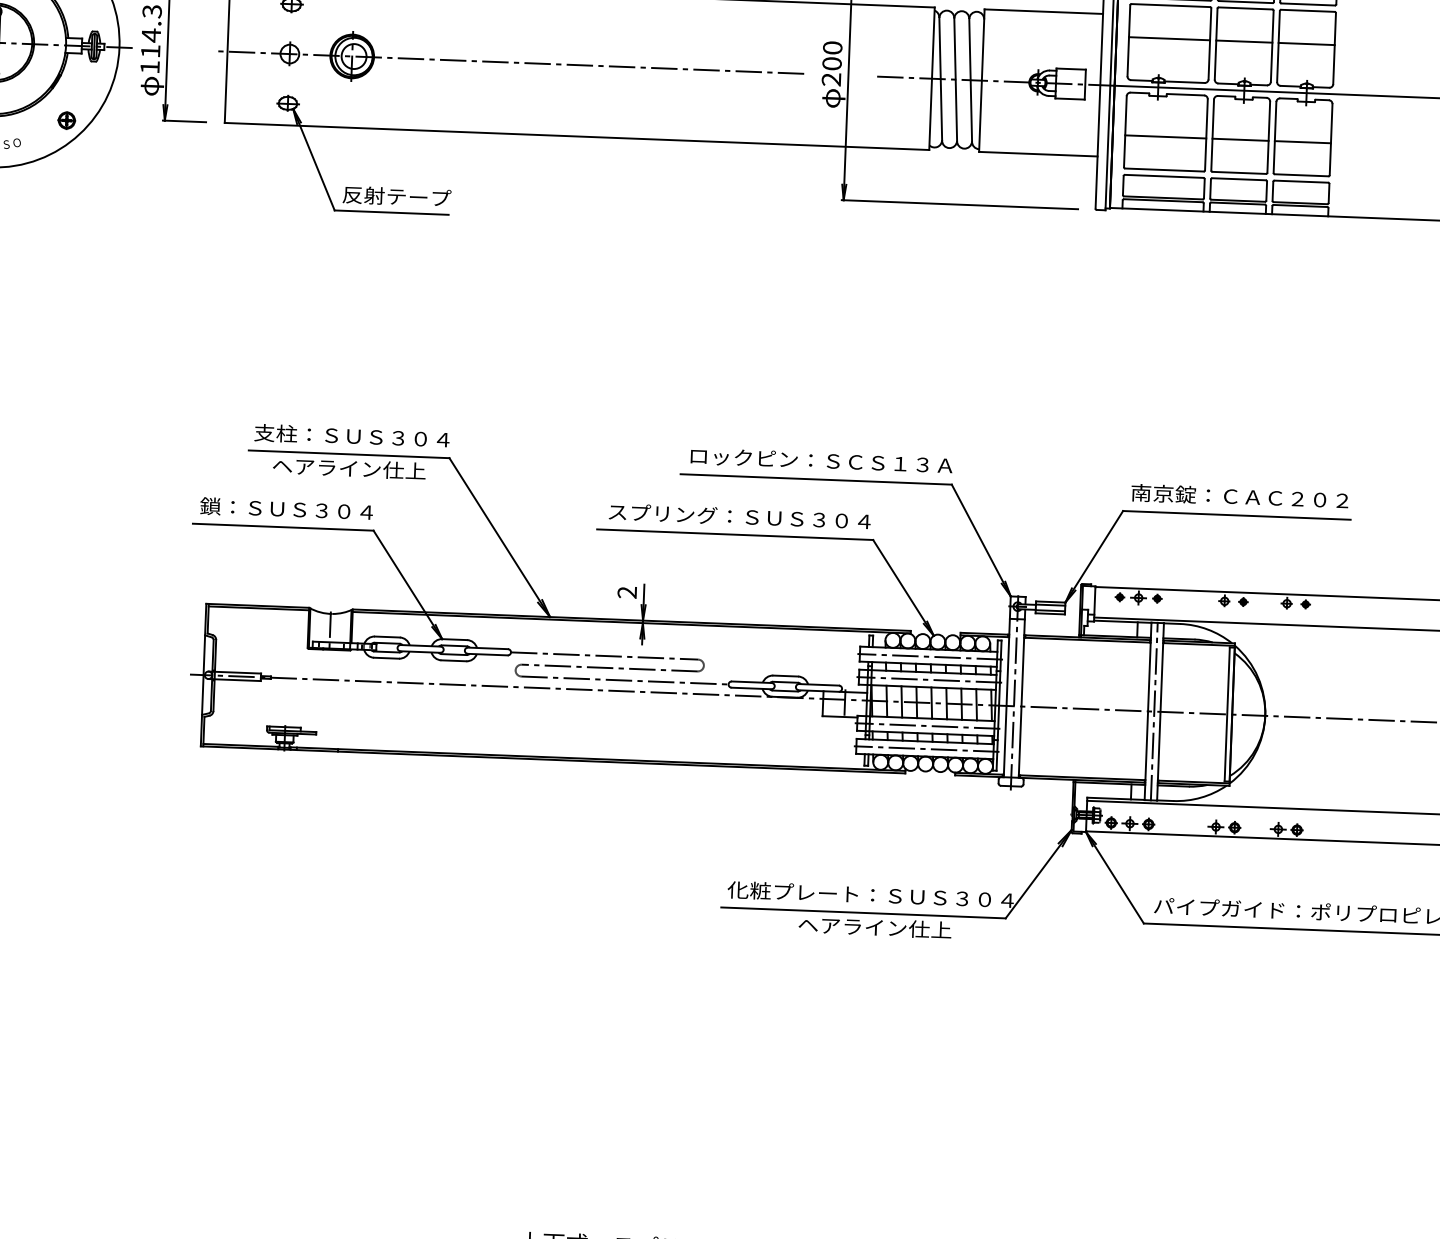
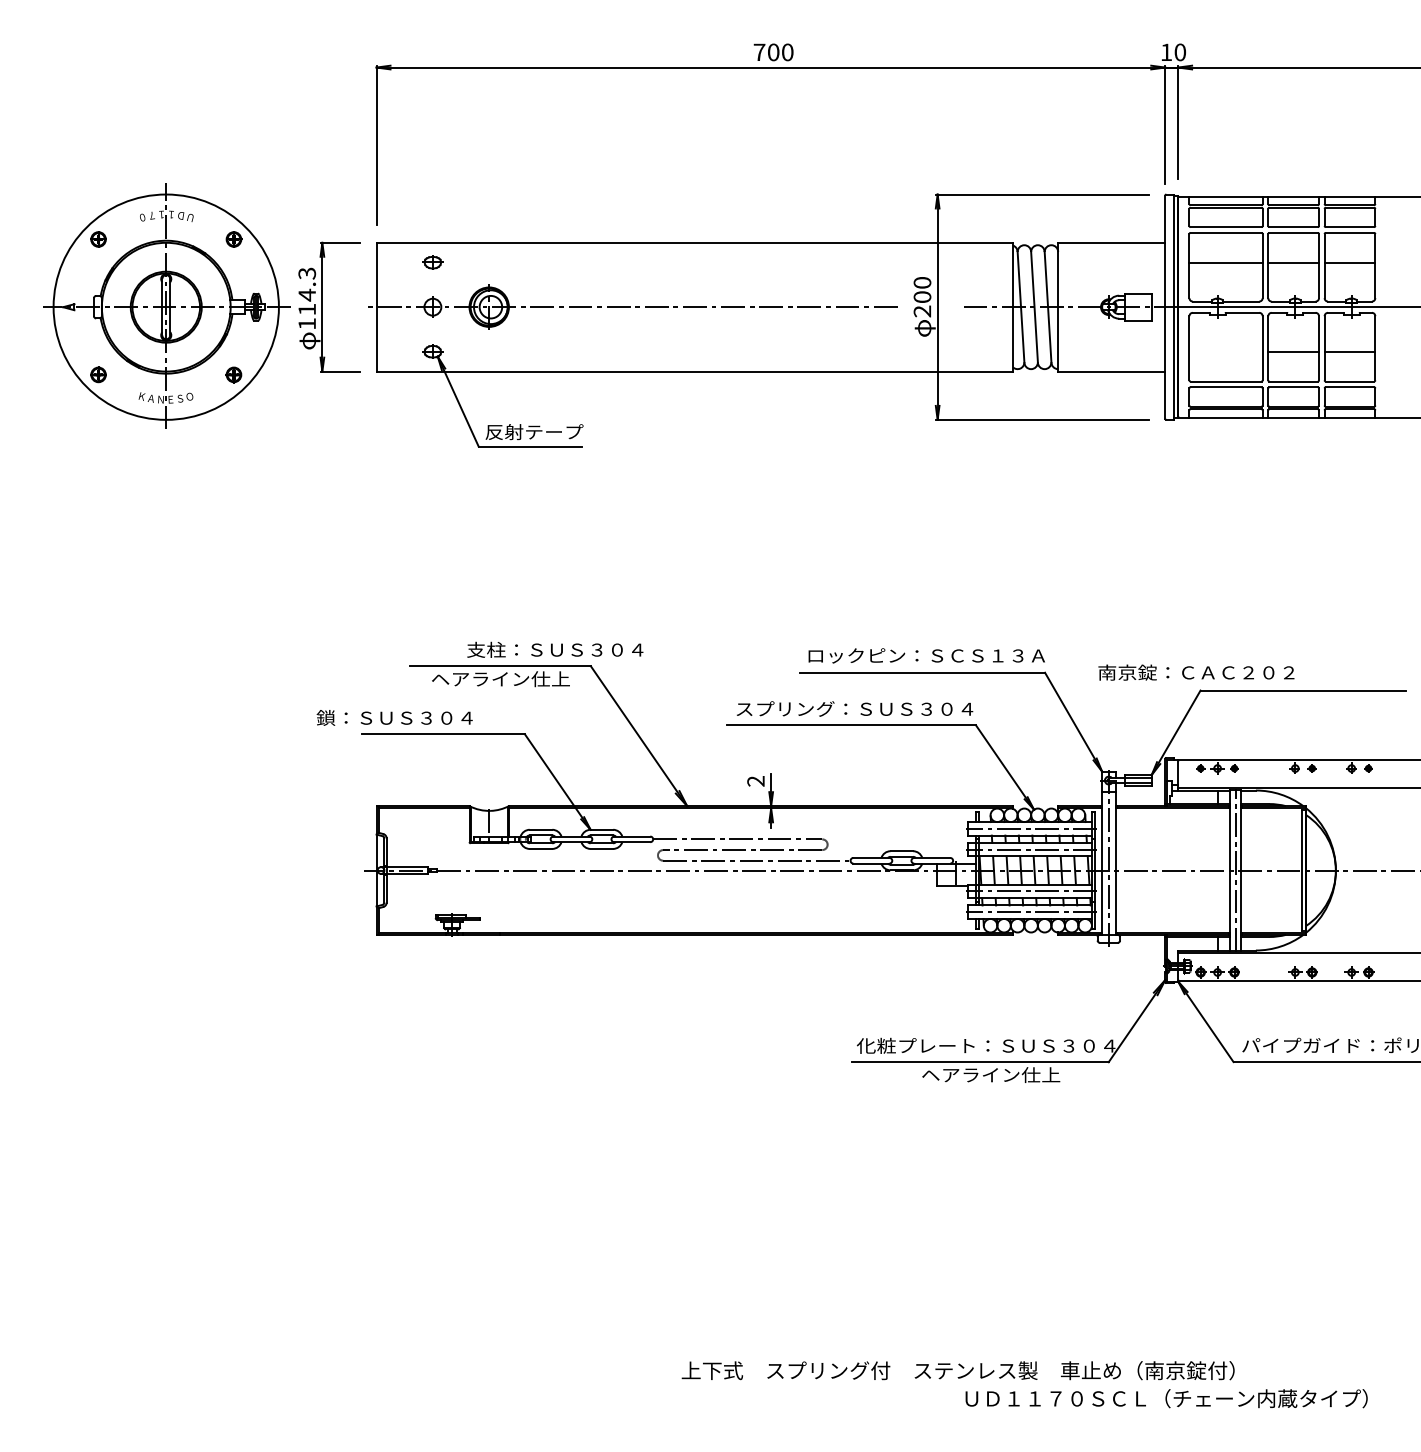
line: (1165, 136) -> (1225, 351), removed
text: (352, 435) -> (555, 649), moved
text: (1240, 496) -> (1196, 672), moved
text: (286, 508) -> (394, 717), moved

